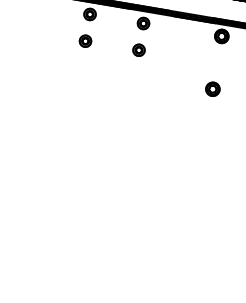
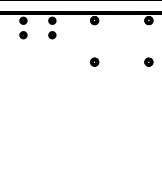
part: (212, 87) -> (94, 61), moved

